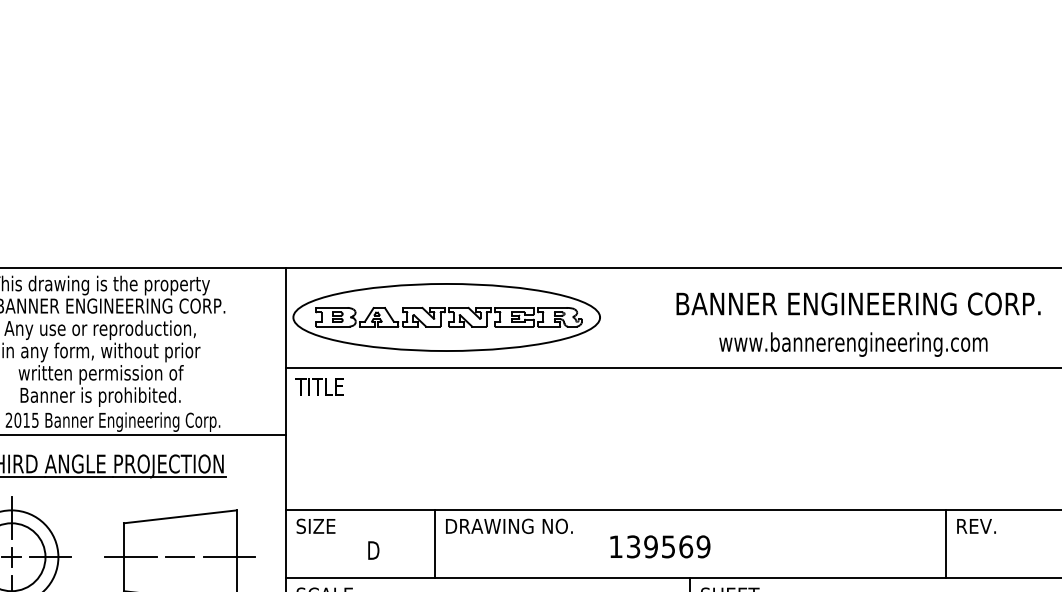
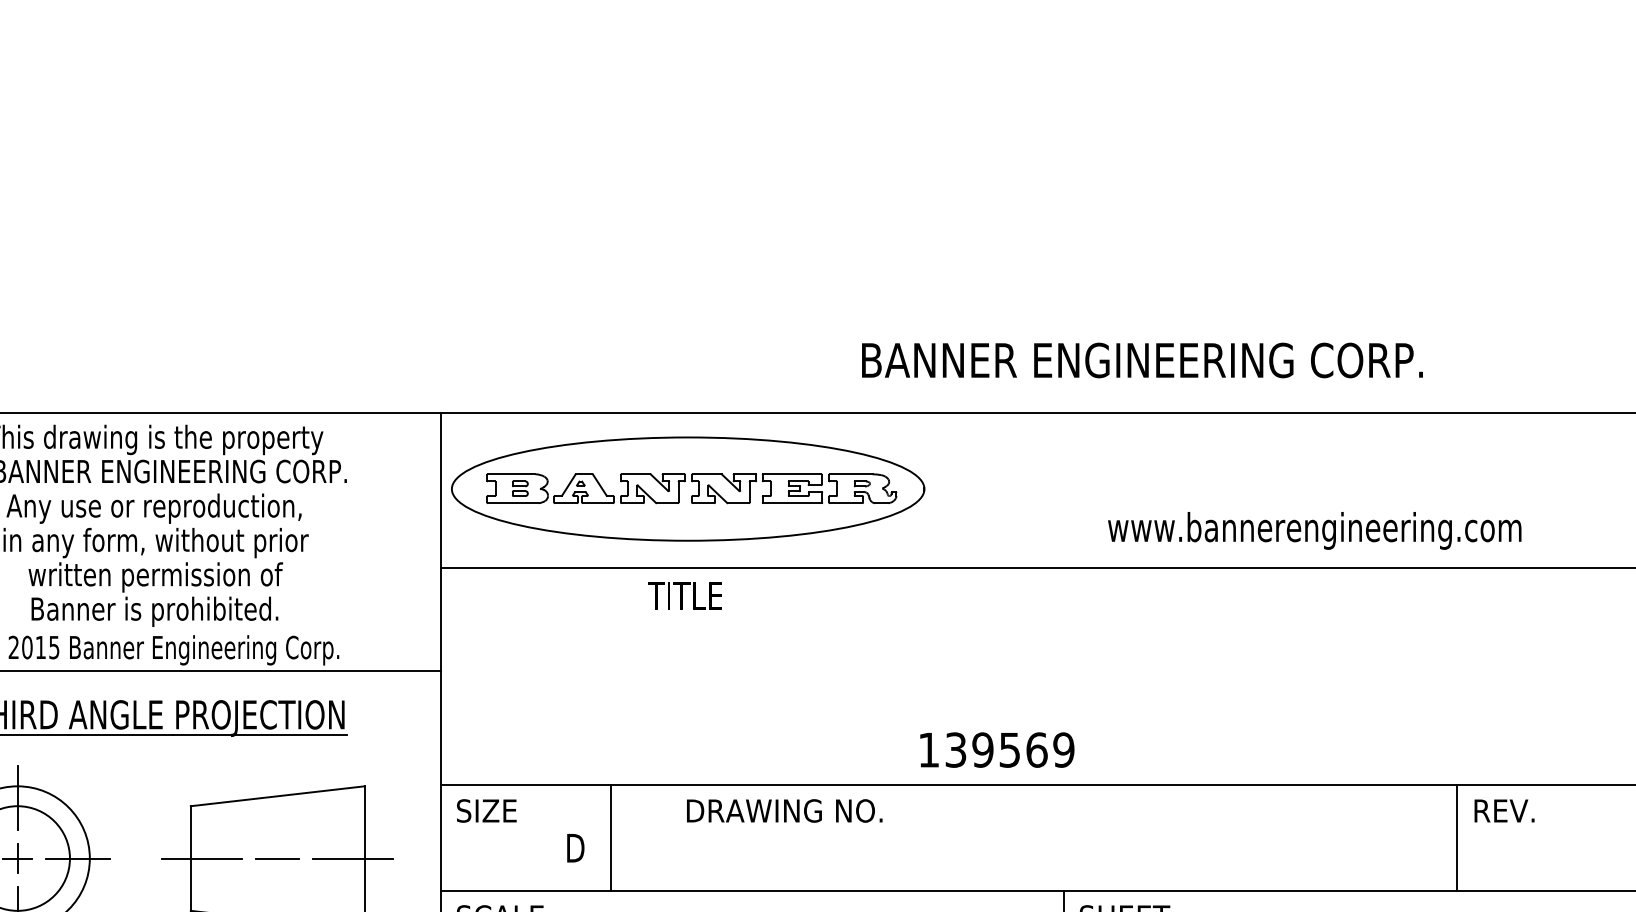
text: (858, 303) -> (1142, 359), moved
text: (319, 386) -> (684, 595), moved
line: (434, 543) -> (610, 837), moved
text: (660, 546) -> (997, 749), moved

